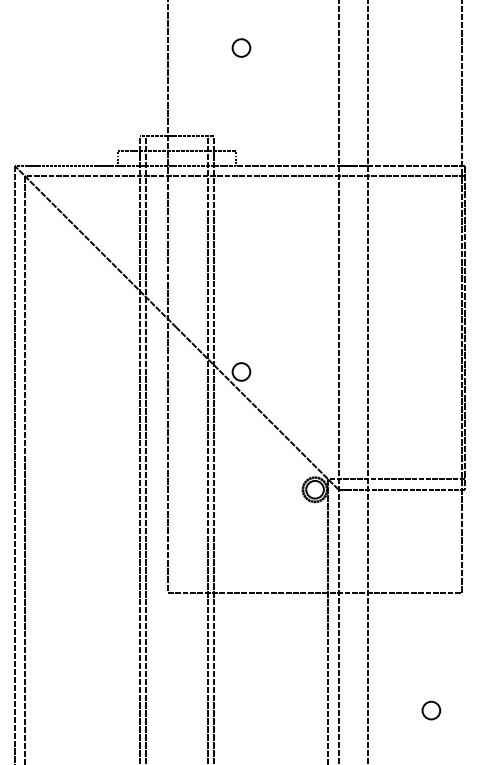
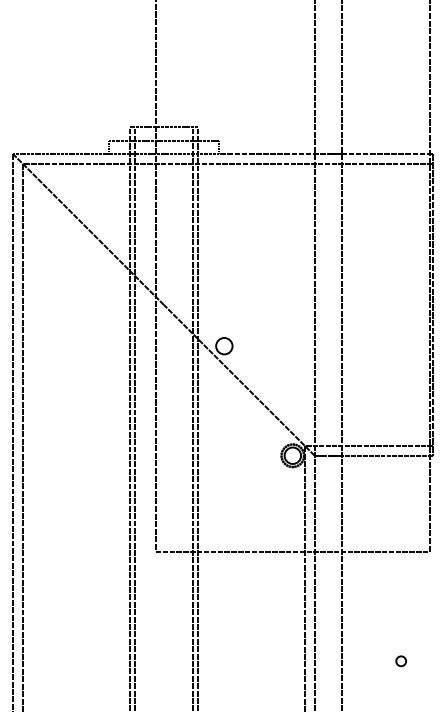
circle: (241, 47) -> (224, 44), removed
circle: (431, 710) -> (401, 661), size x0.6

